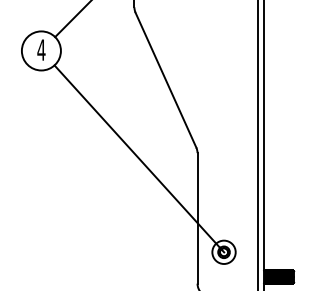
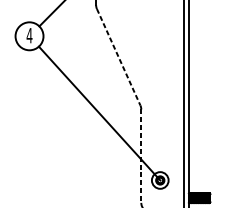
line: (165, 80) -> (118, 57), solid -> dashed
line: (197, 218) -> (141, 156), solid -> dashed

